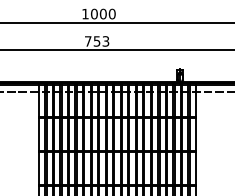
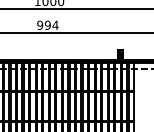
text: (96, 41) -> (47, 25), 753 -> 994

